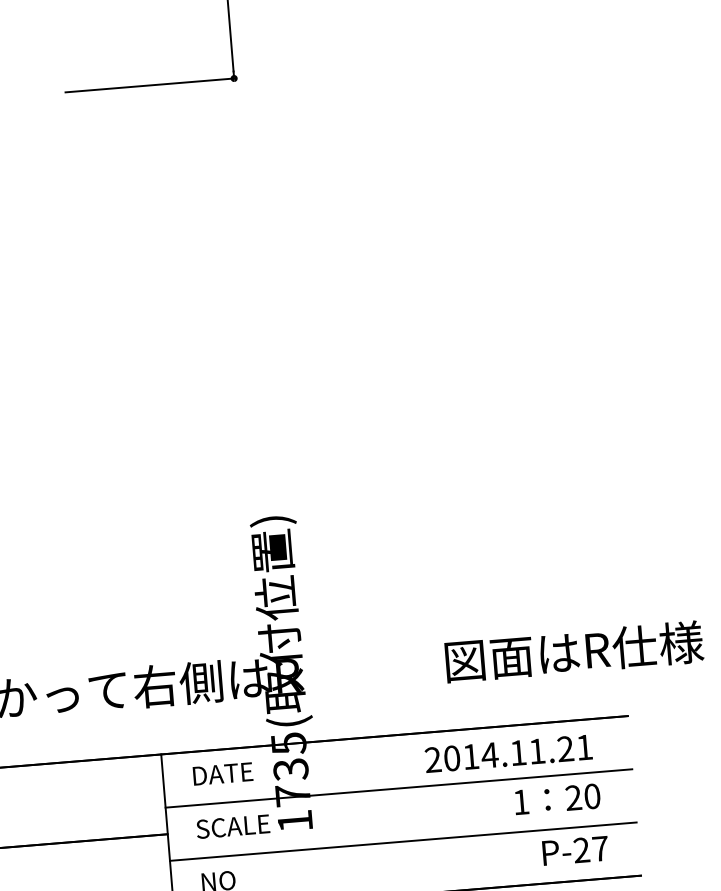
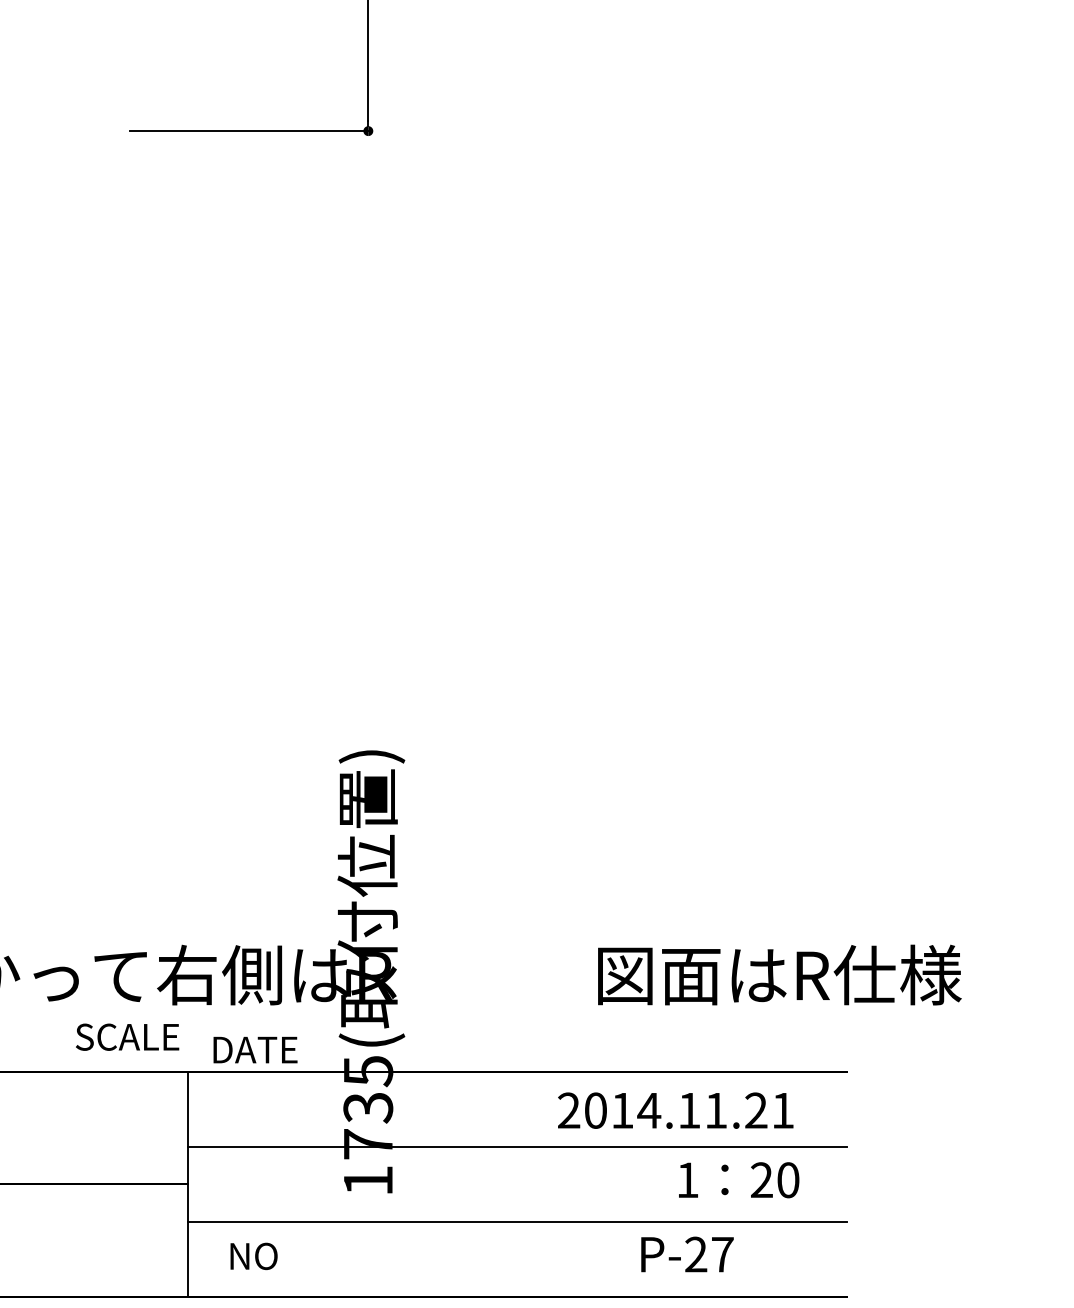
text: (223, 773) -> (255, 1049), moved
text: (233, 826) -> (127, 1036), moved
text: (575, 850) -> (687, 1254), moved

